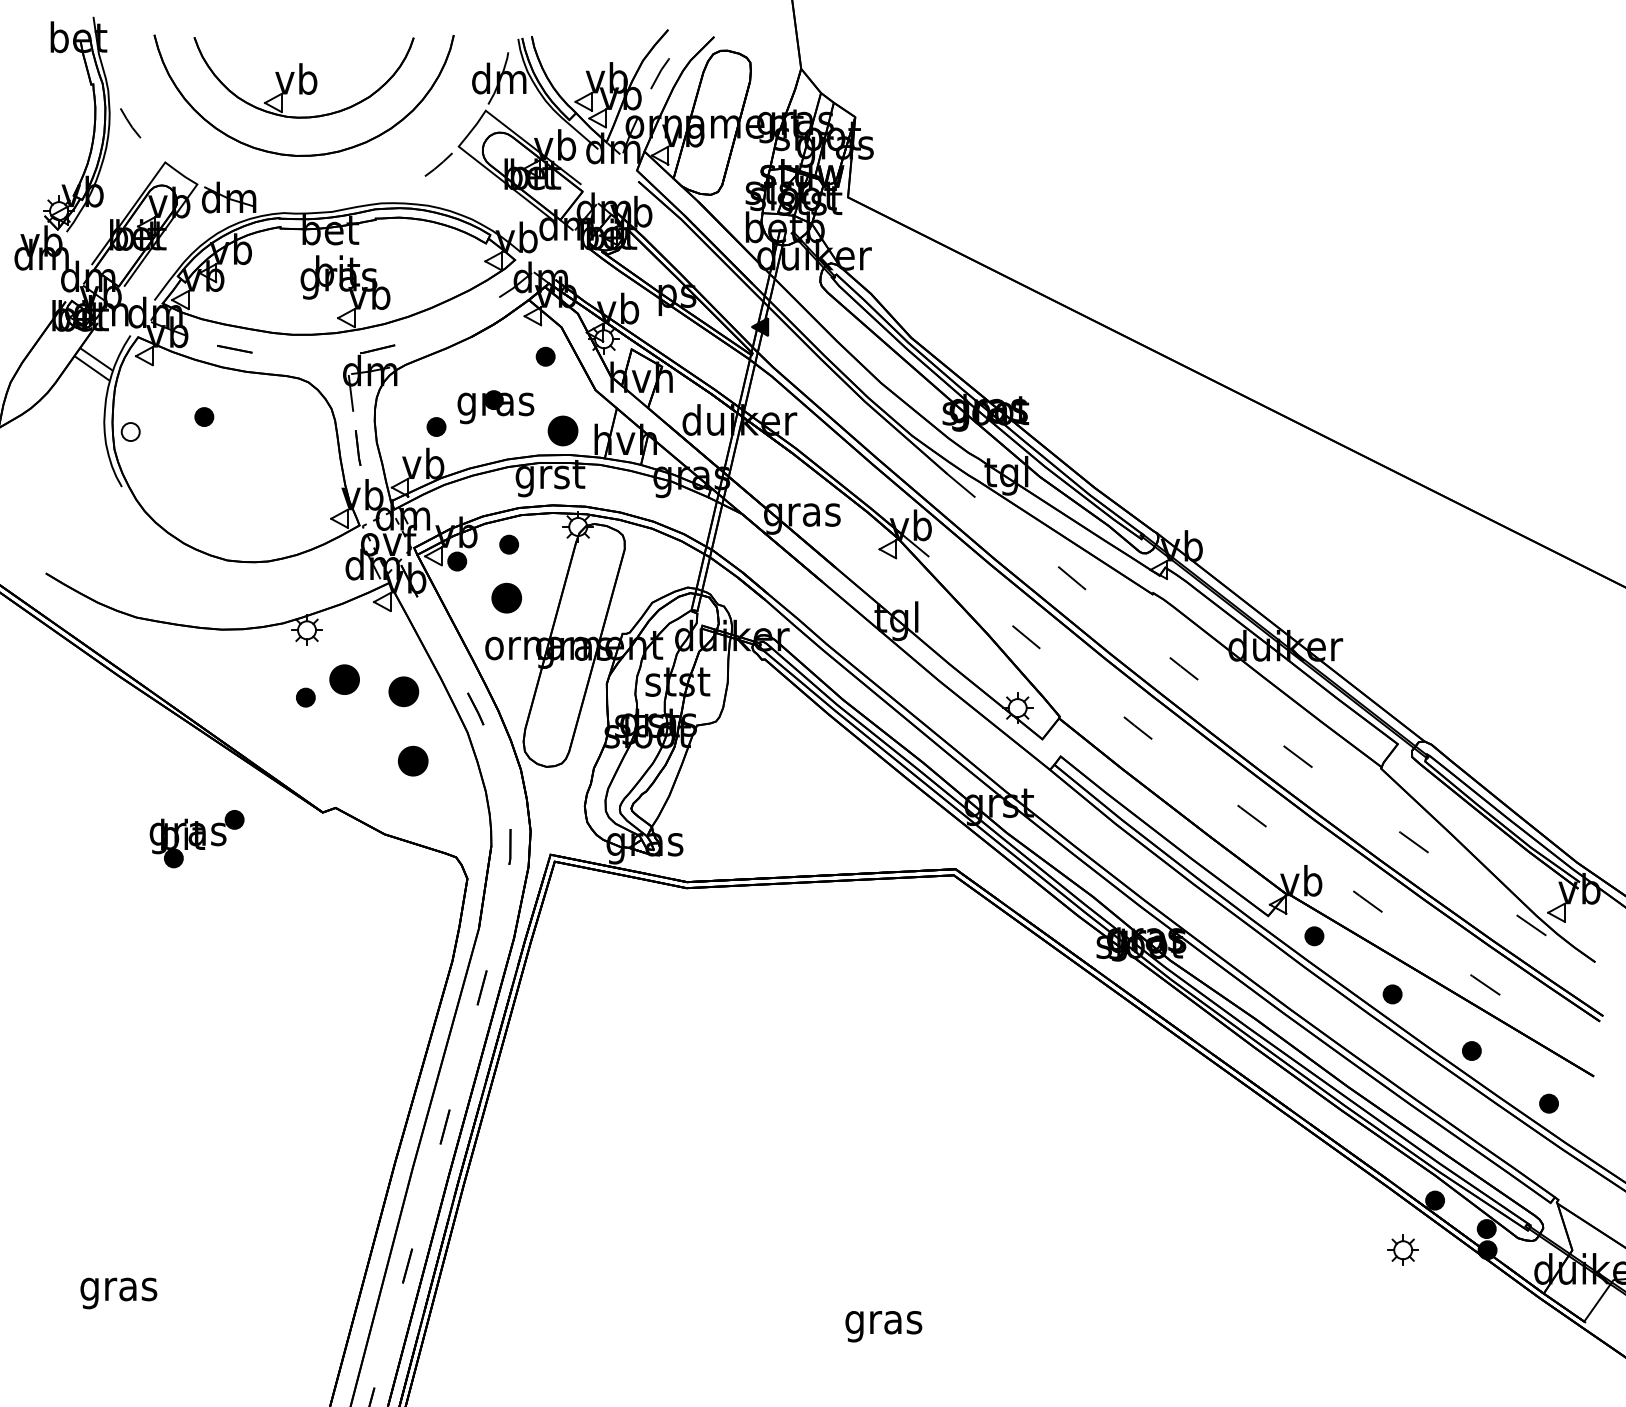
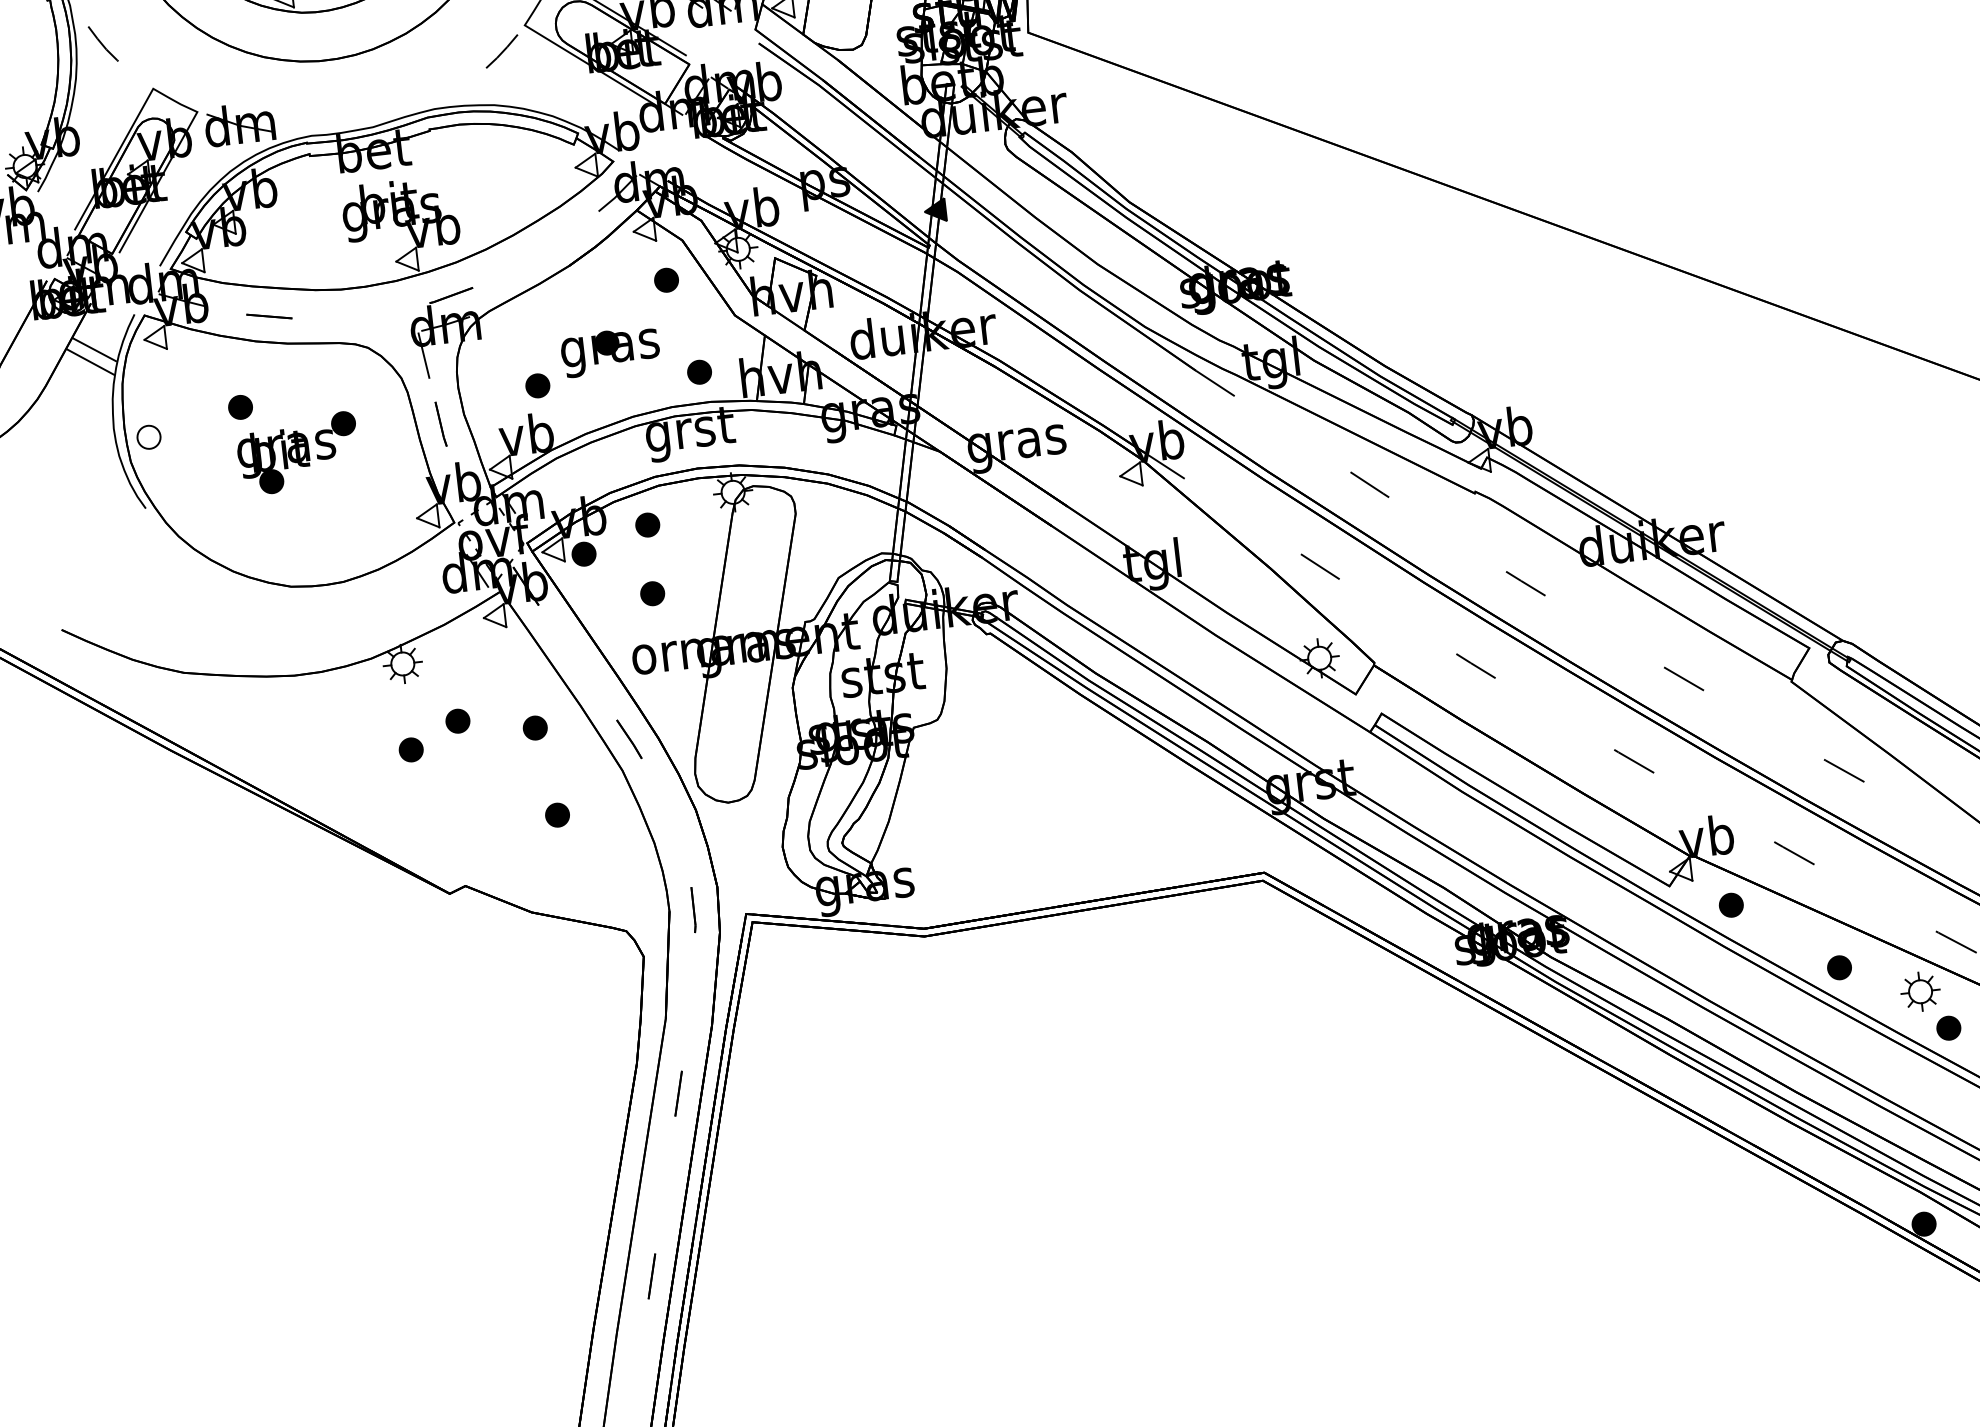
part: (562, 430) -> (698, 371), size x0.62
part: (506, 598) -> (652, 594), size x0.62
part: (344, 679) -> (457, 721), size x0.62
part: (403, 691) -> (534, 727), size x0.62
part: (413, 761) -> (557, 815), size x0.62
part: (196, 839) -> (297, 454), moved
part: (1402, 1249) -> (1919, 990), moved

